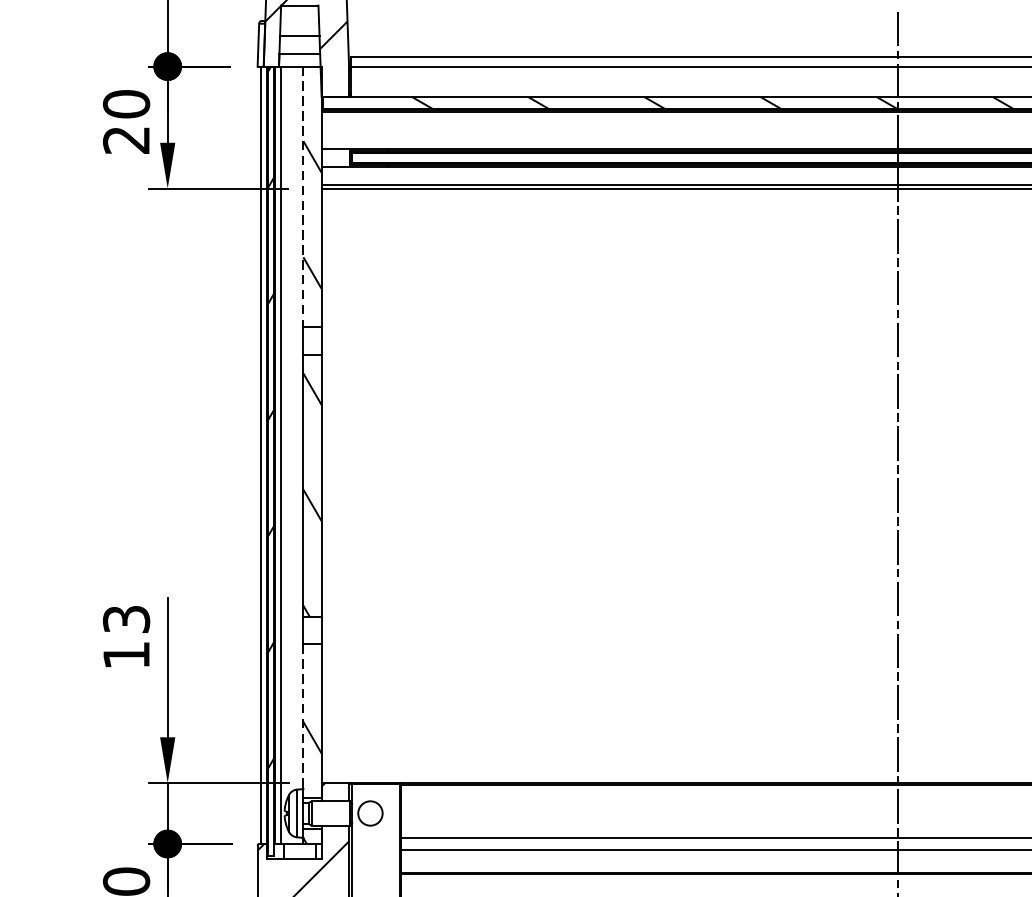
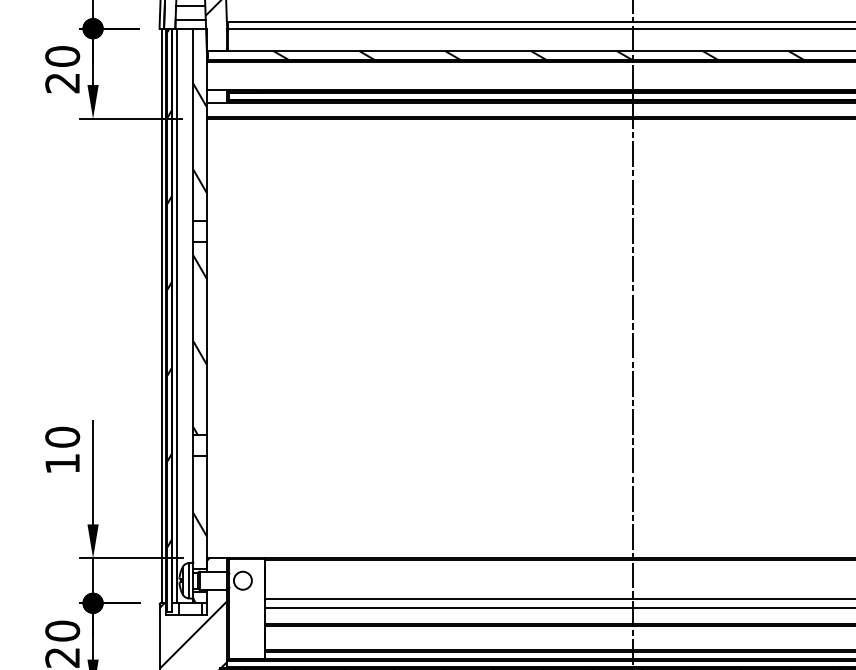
line: (303, 197) -> (193, 125), dashed -> solid
text: (126, 618) -> (62, 436), 13 -> 10
line: (303, 717) -> (193, 509), dashed -> solid

